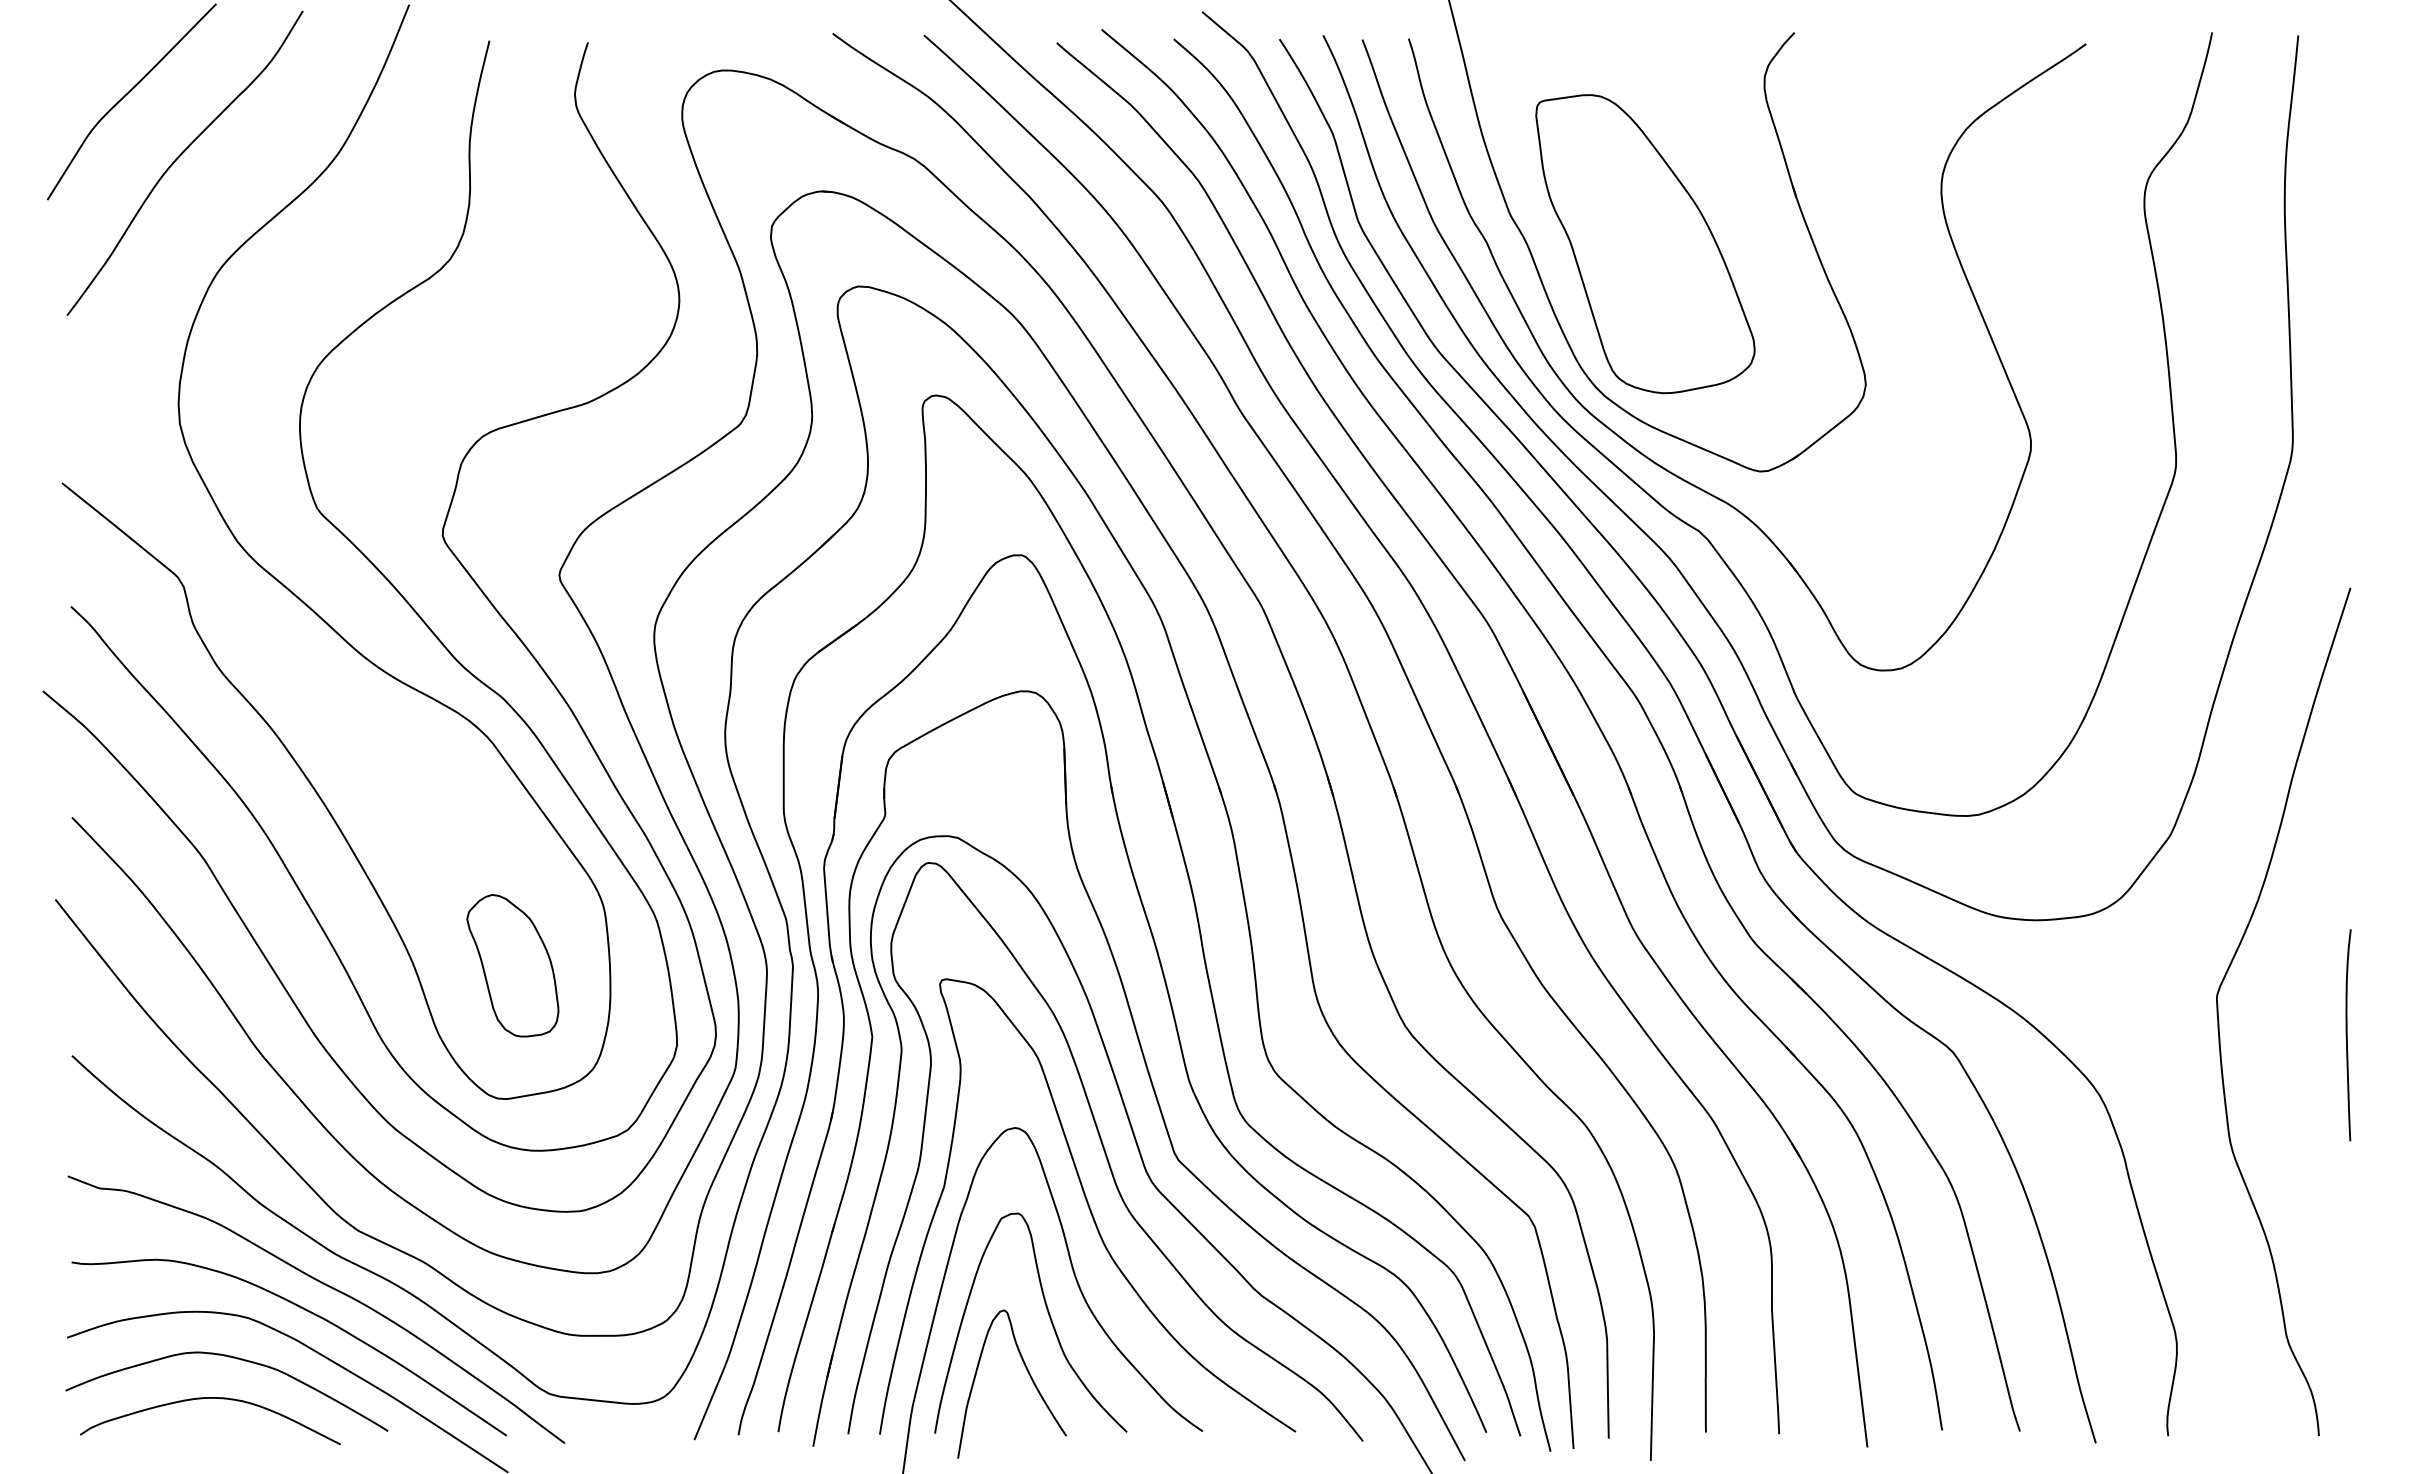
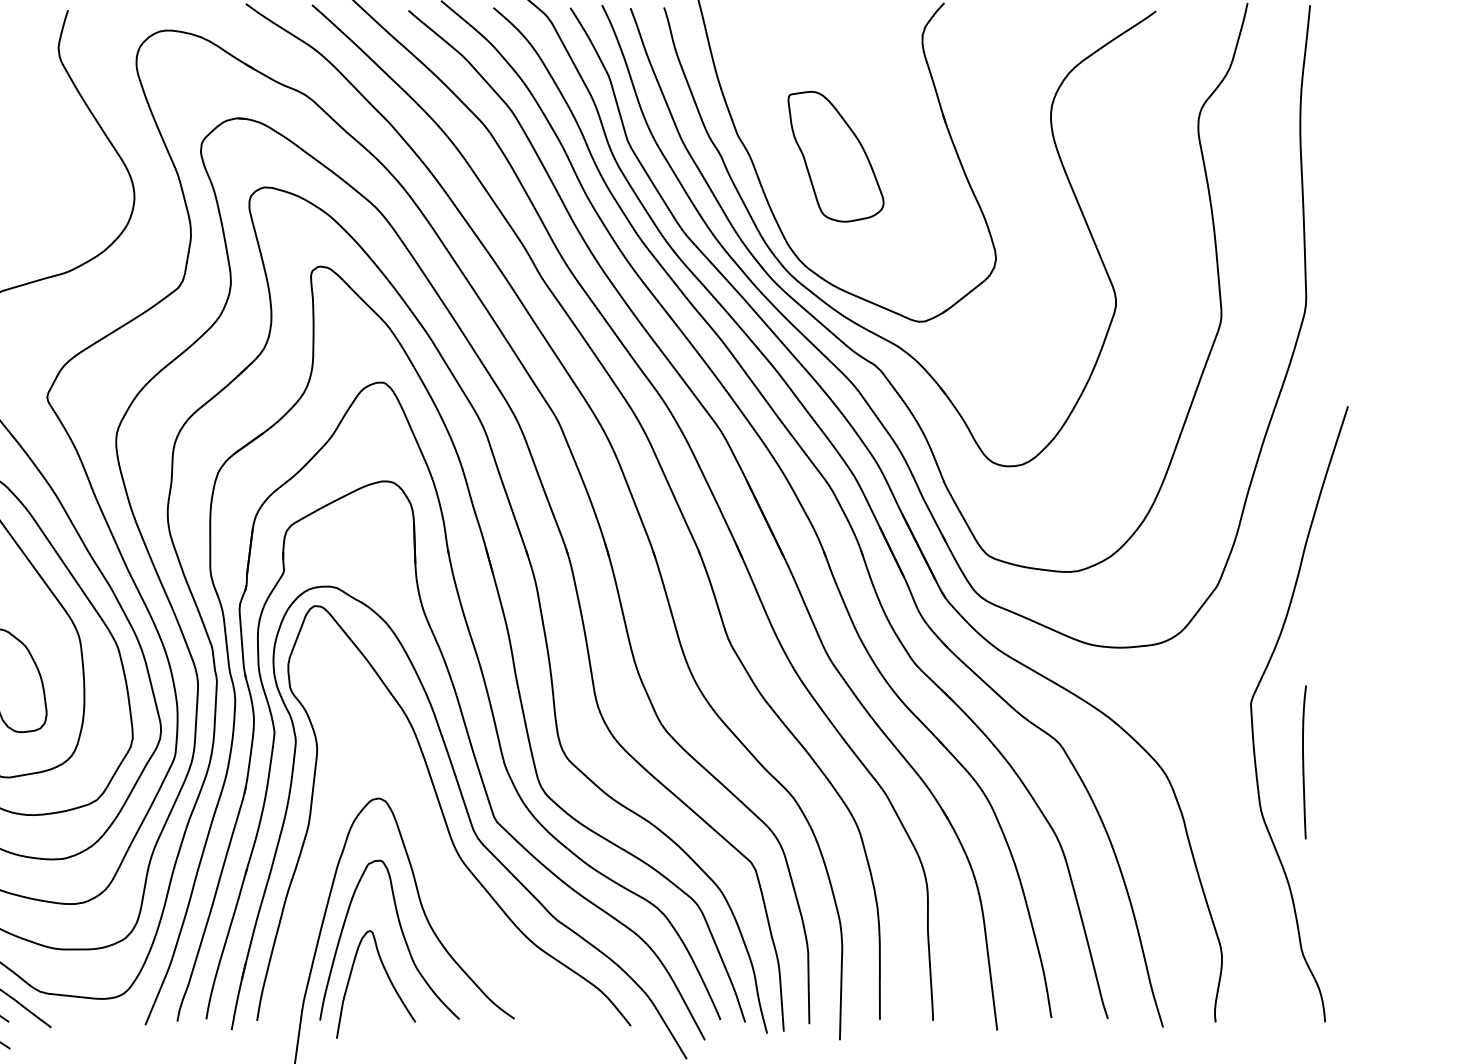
part: (1645, 244) -> (836, 156), size x0.6
curve: (2347, 1035) -> (1303, 762), moved
curve: (1087, 1205) -> (430, 854), removed

